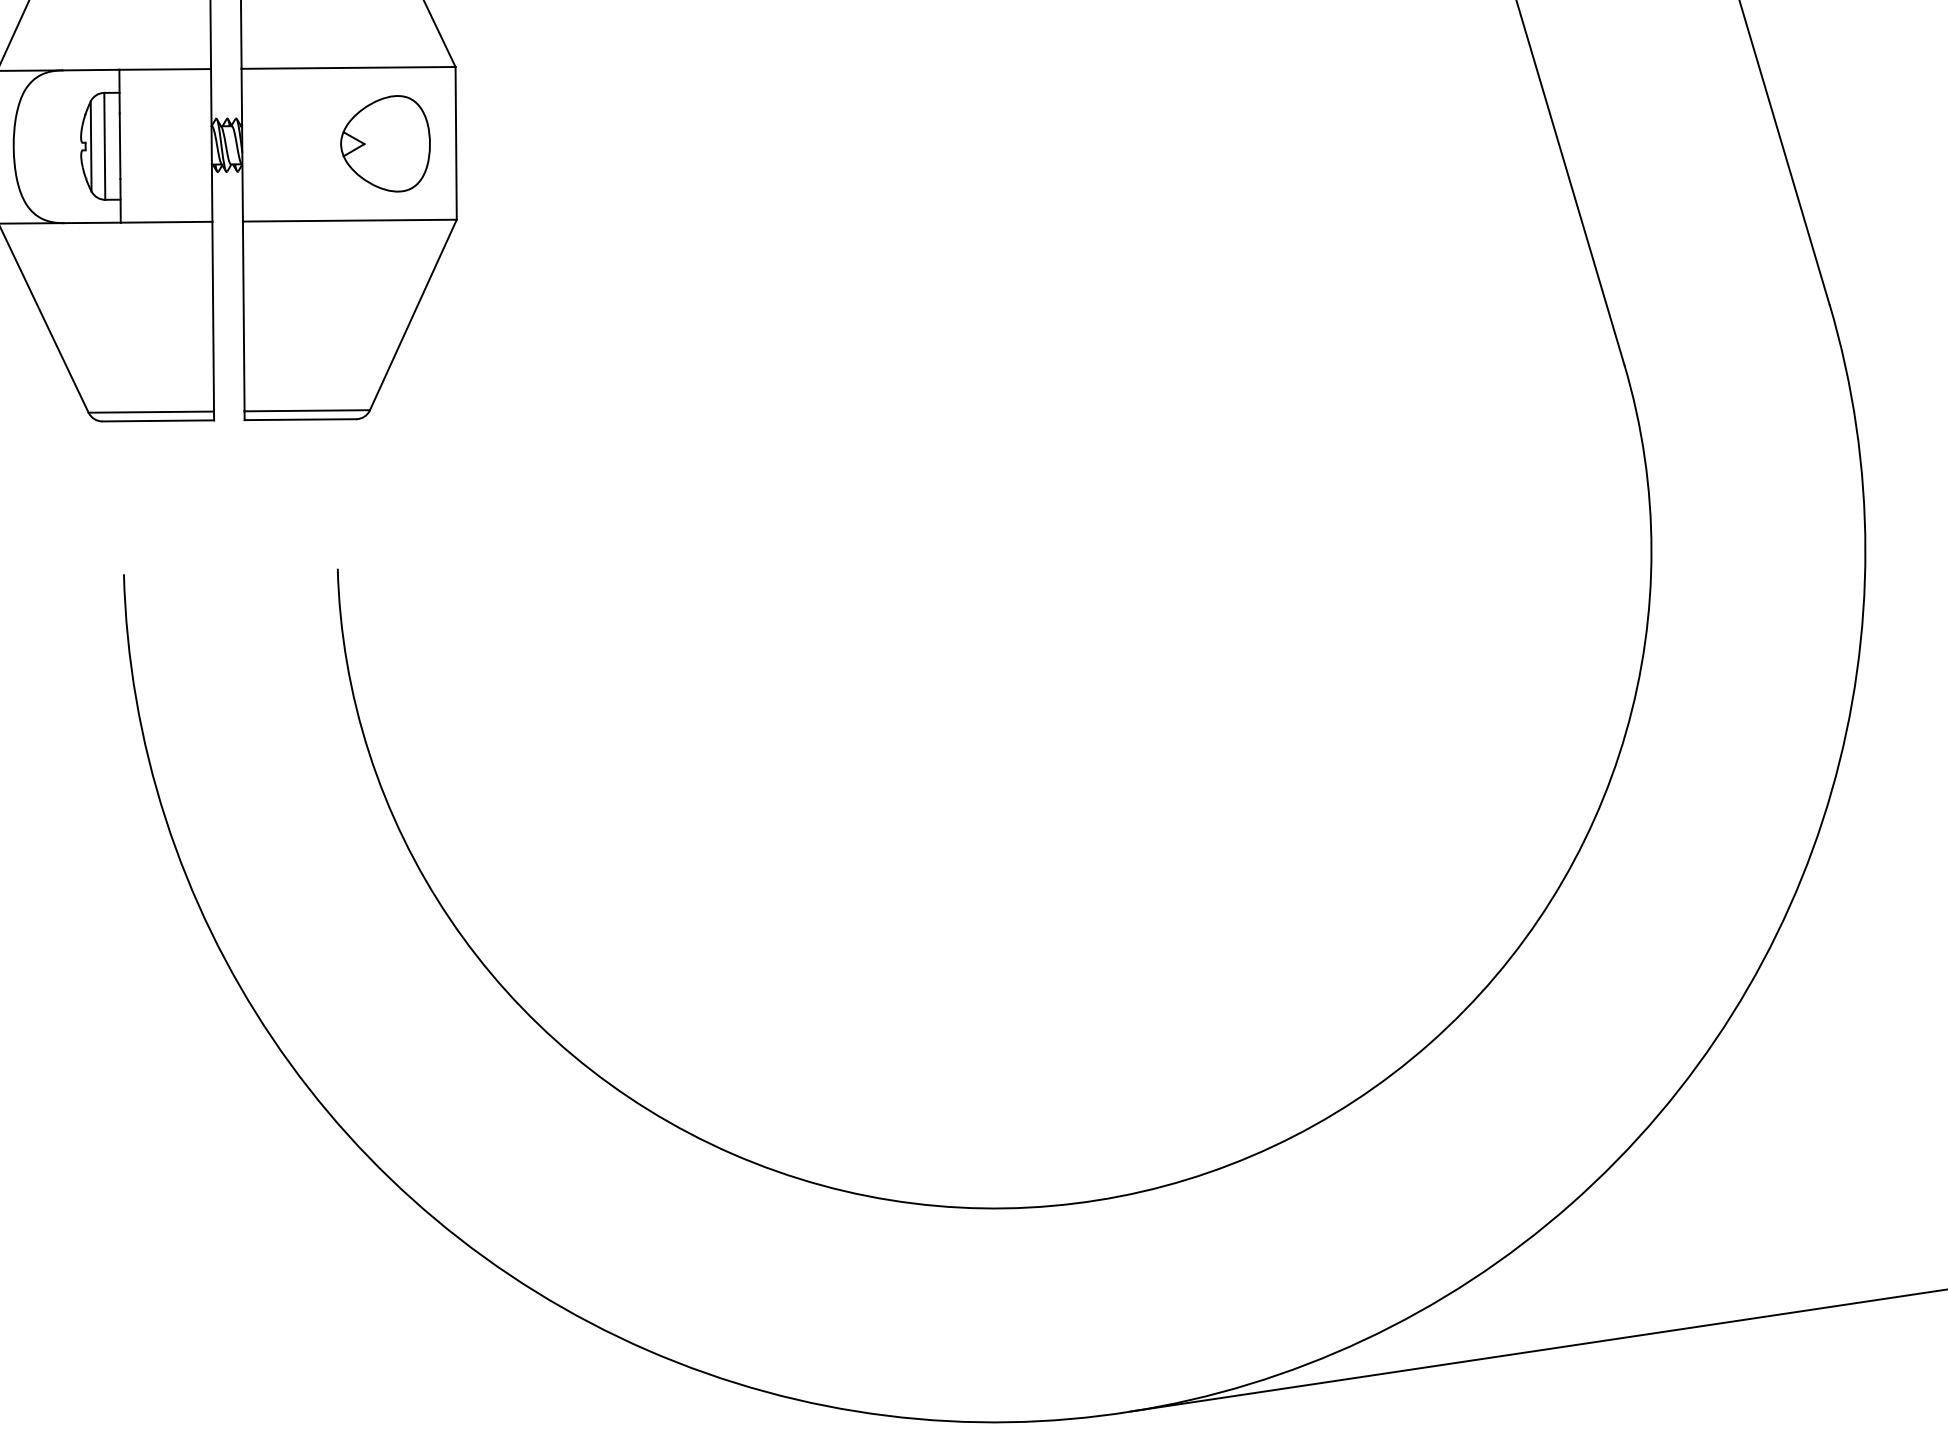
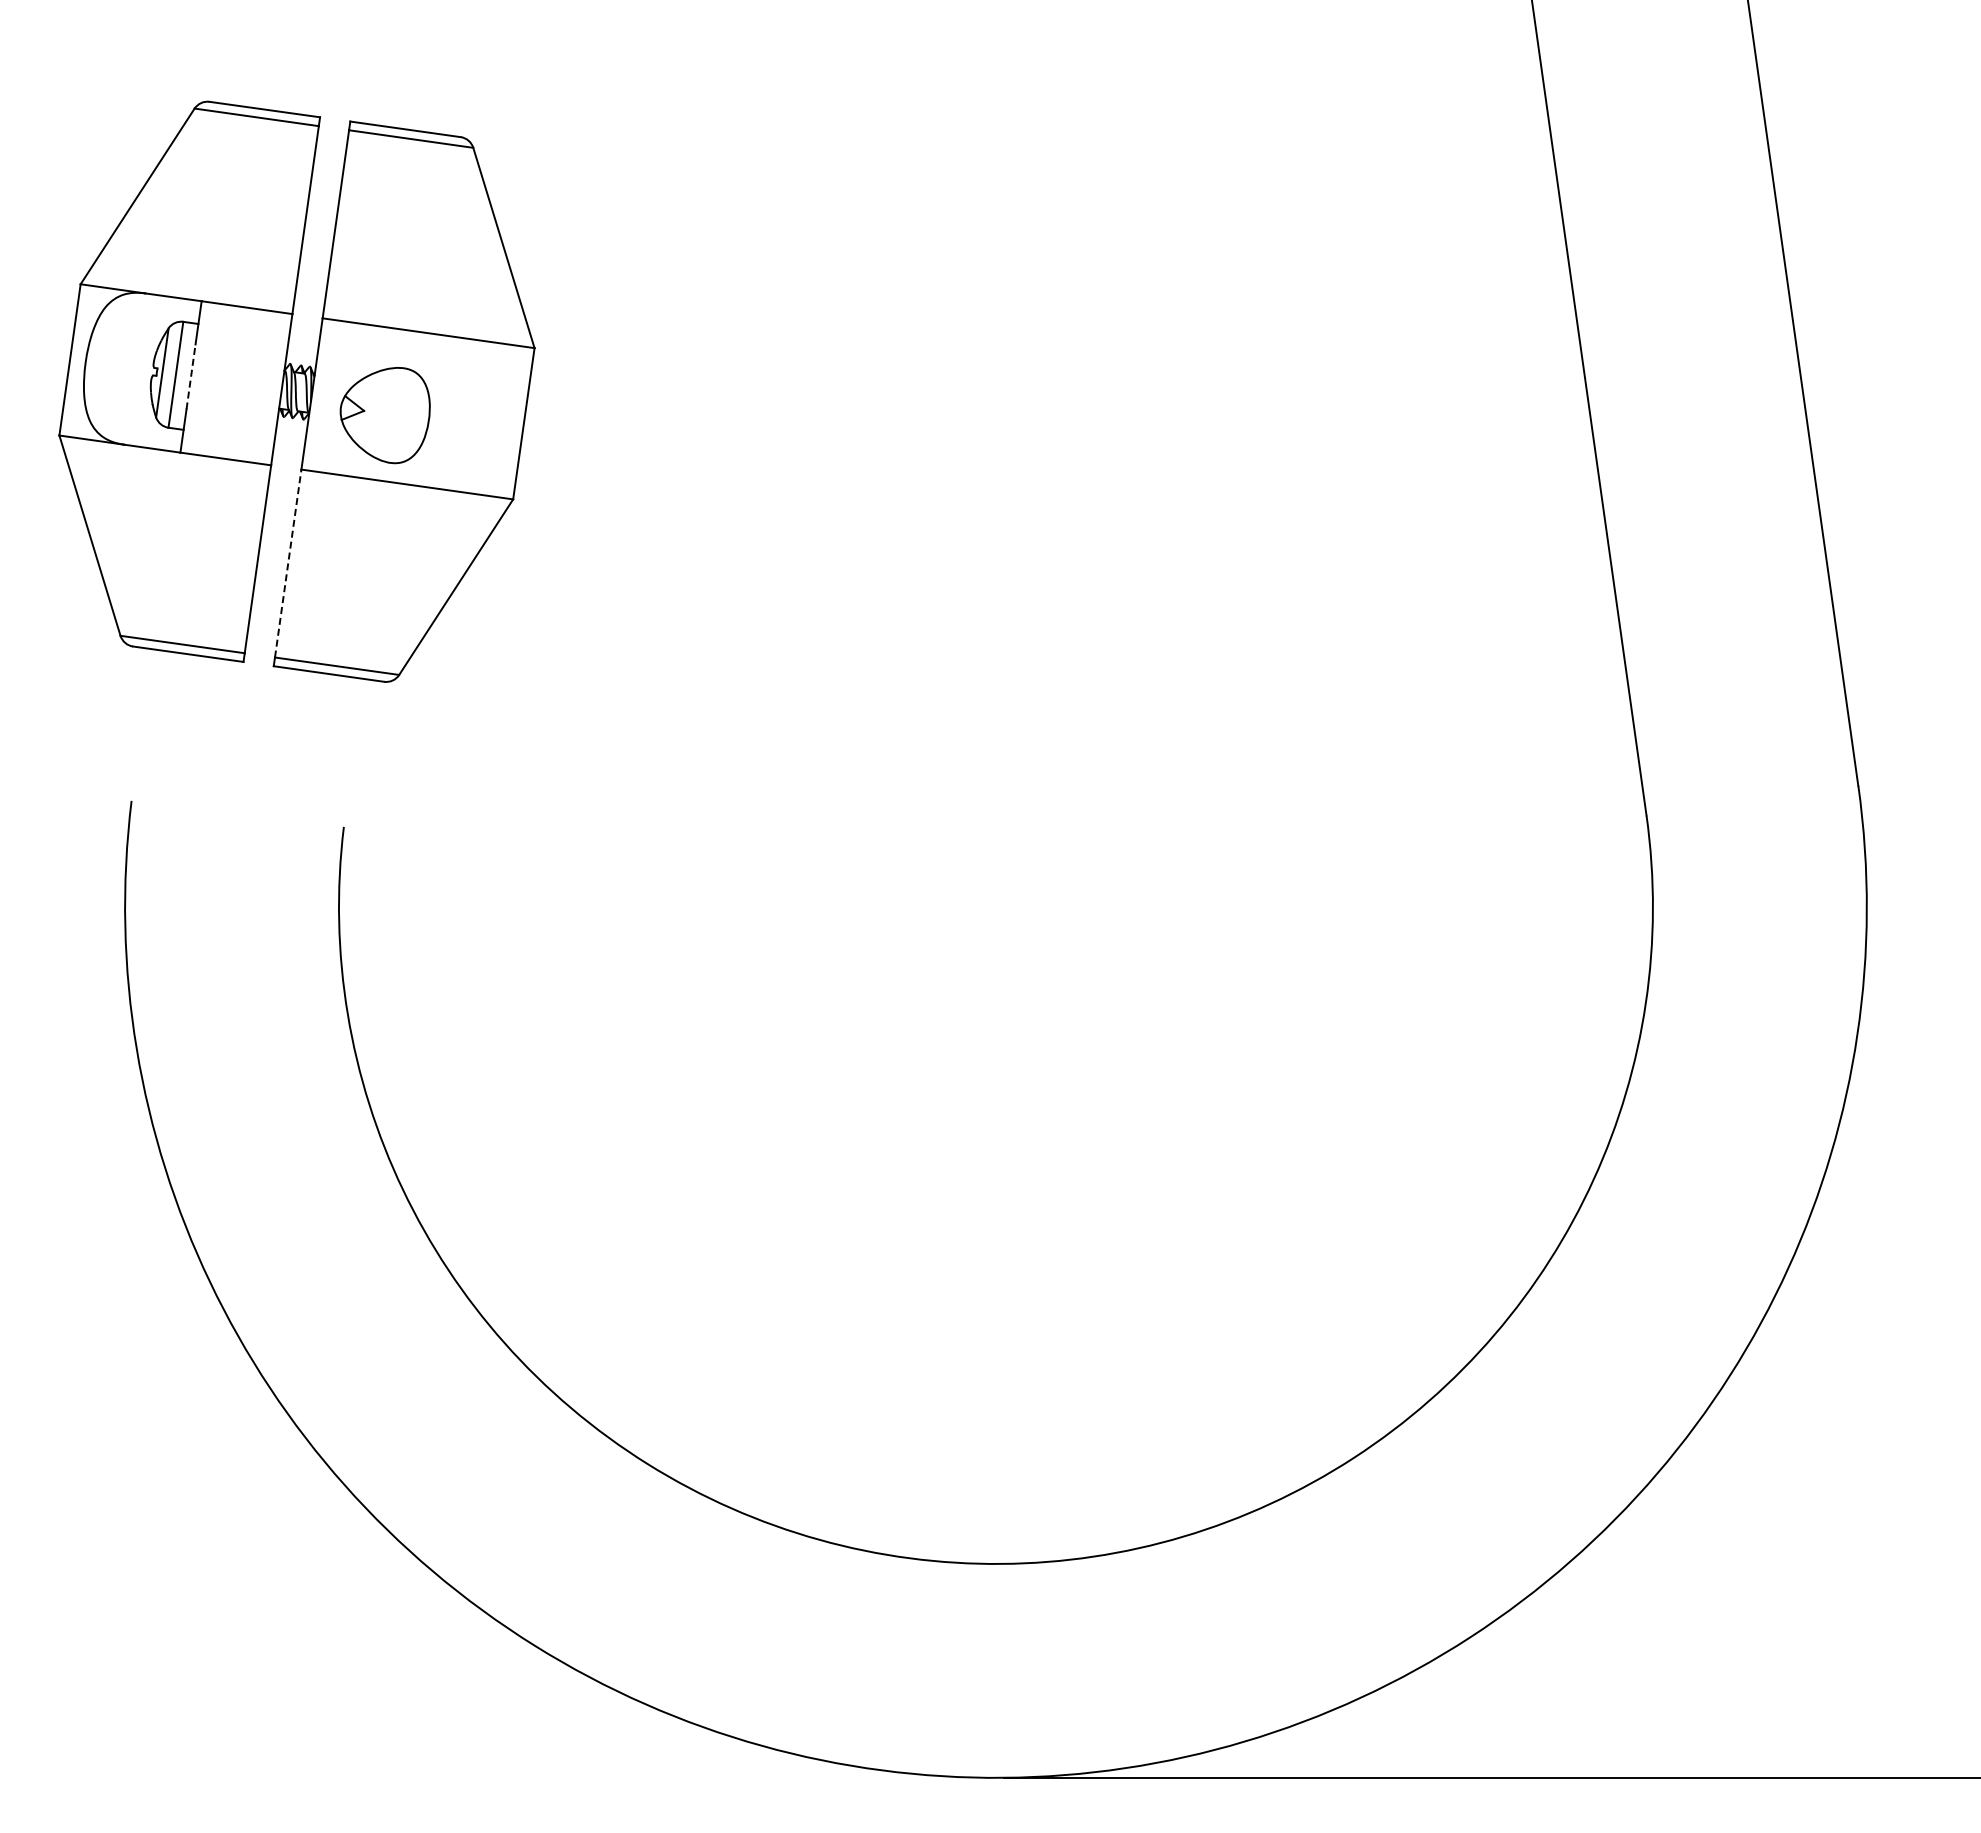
line: (120, 145) -> (191, 376), solid -> dashed
part: (385, 145) -> (384, 415), moved
line: (244, 316) -> (288, 563), solid -> dashed

